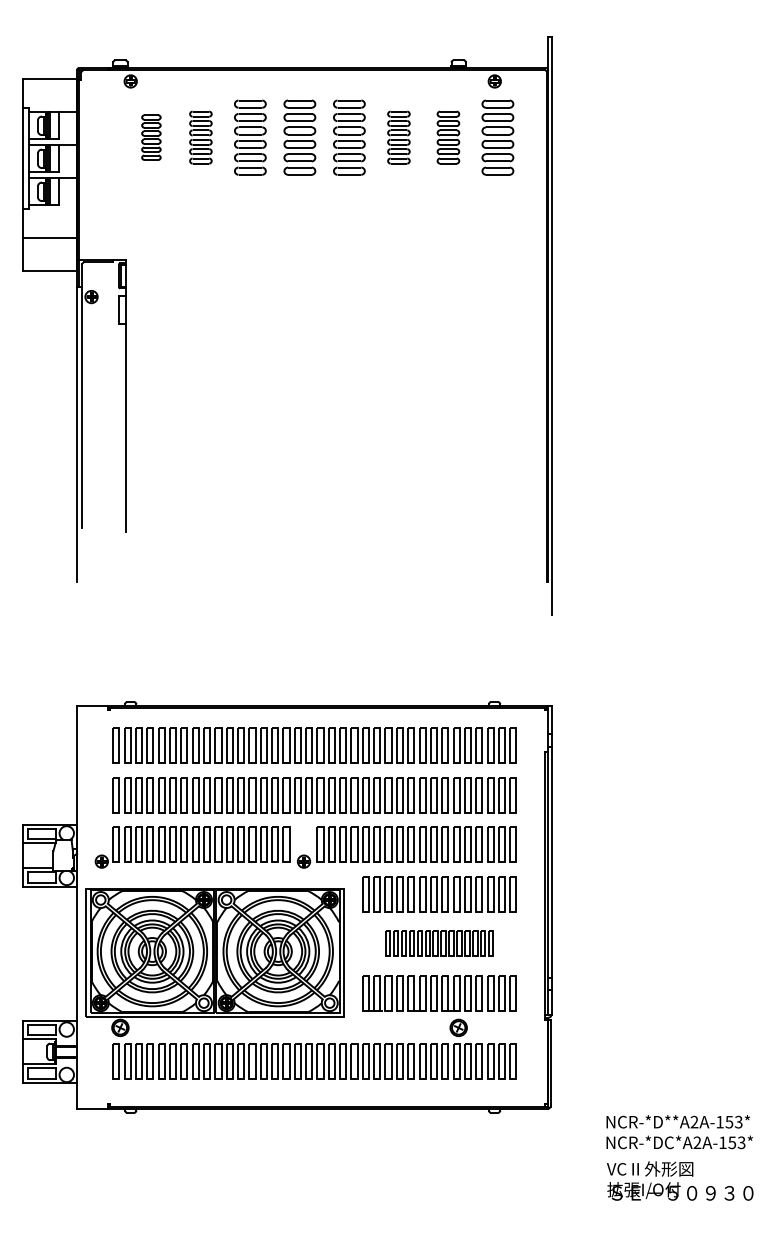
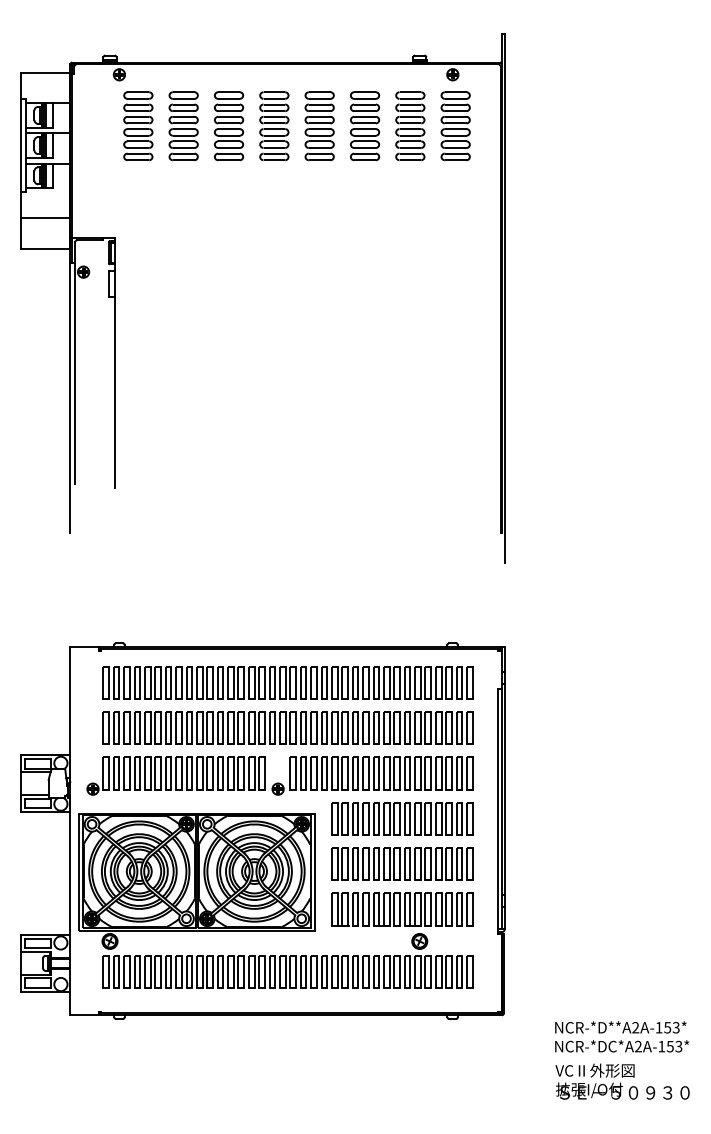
part: (151, 137) -> (138, 126), size x1.67
part: (200, 137) -> (183, 126), size x1.43
part: (398, 137) -> (364, 126), size x1.43
part: (448, 137) -> (410, 126), size x1.43
part: (439, 943) -> (402, 864), size x1.43

